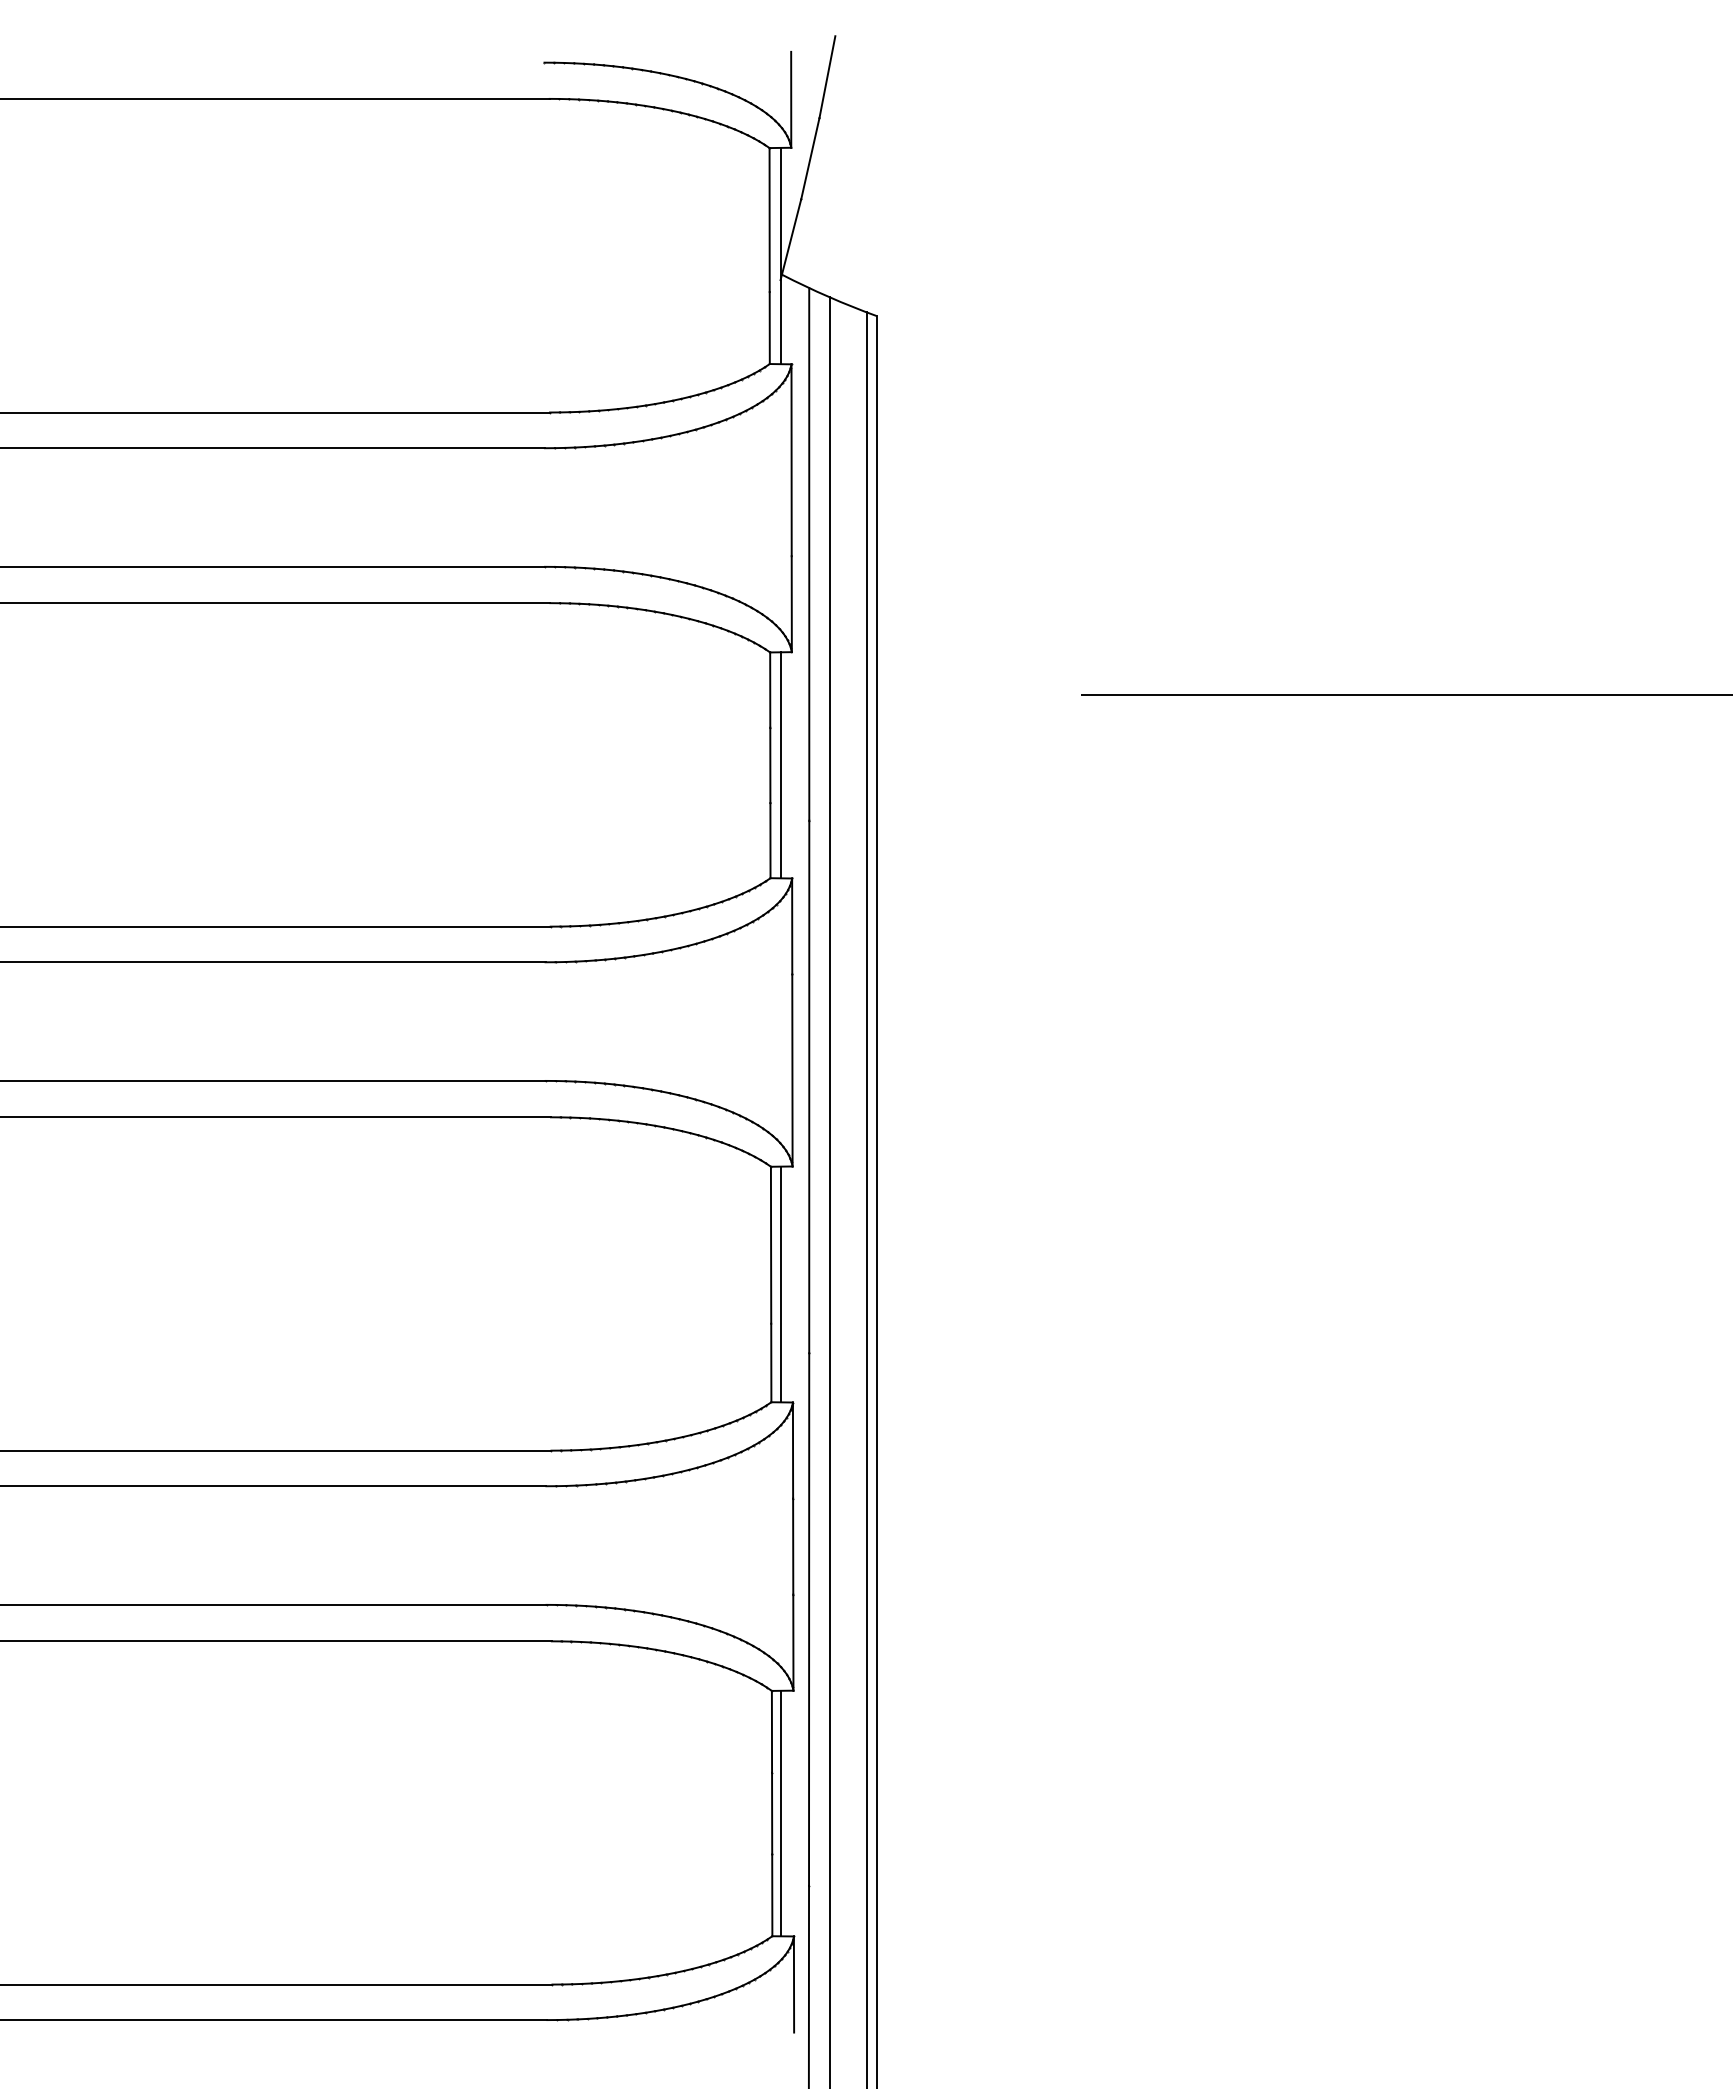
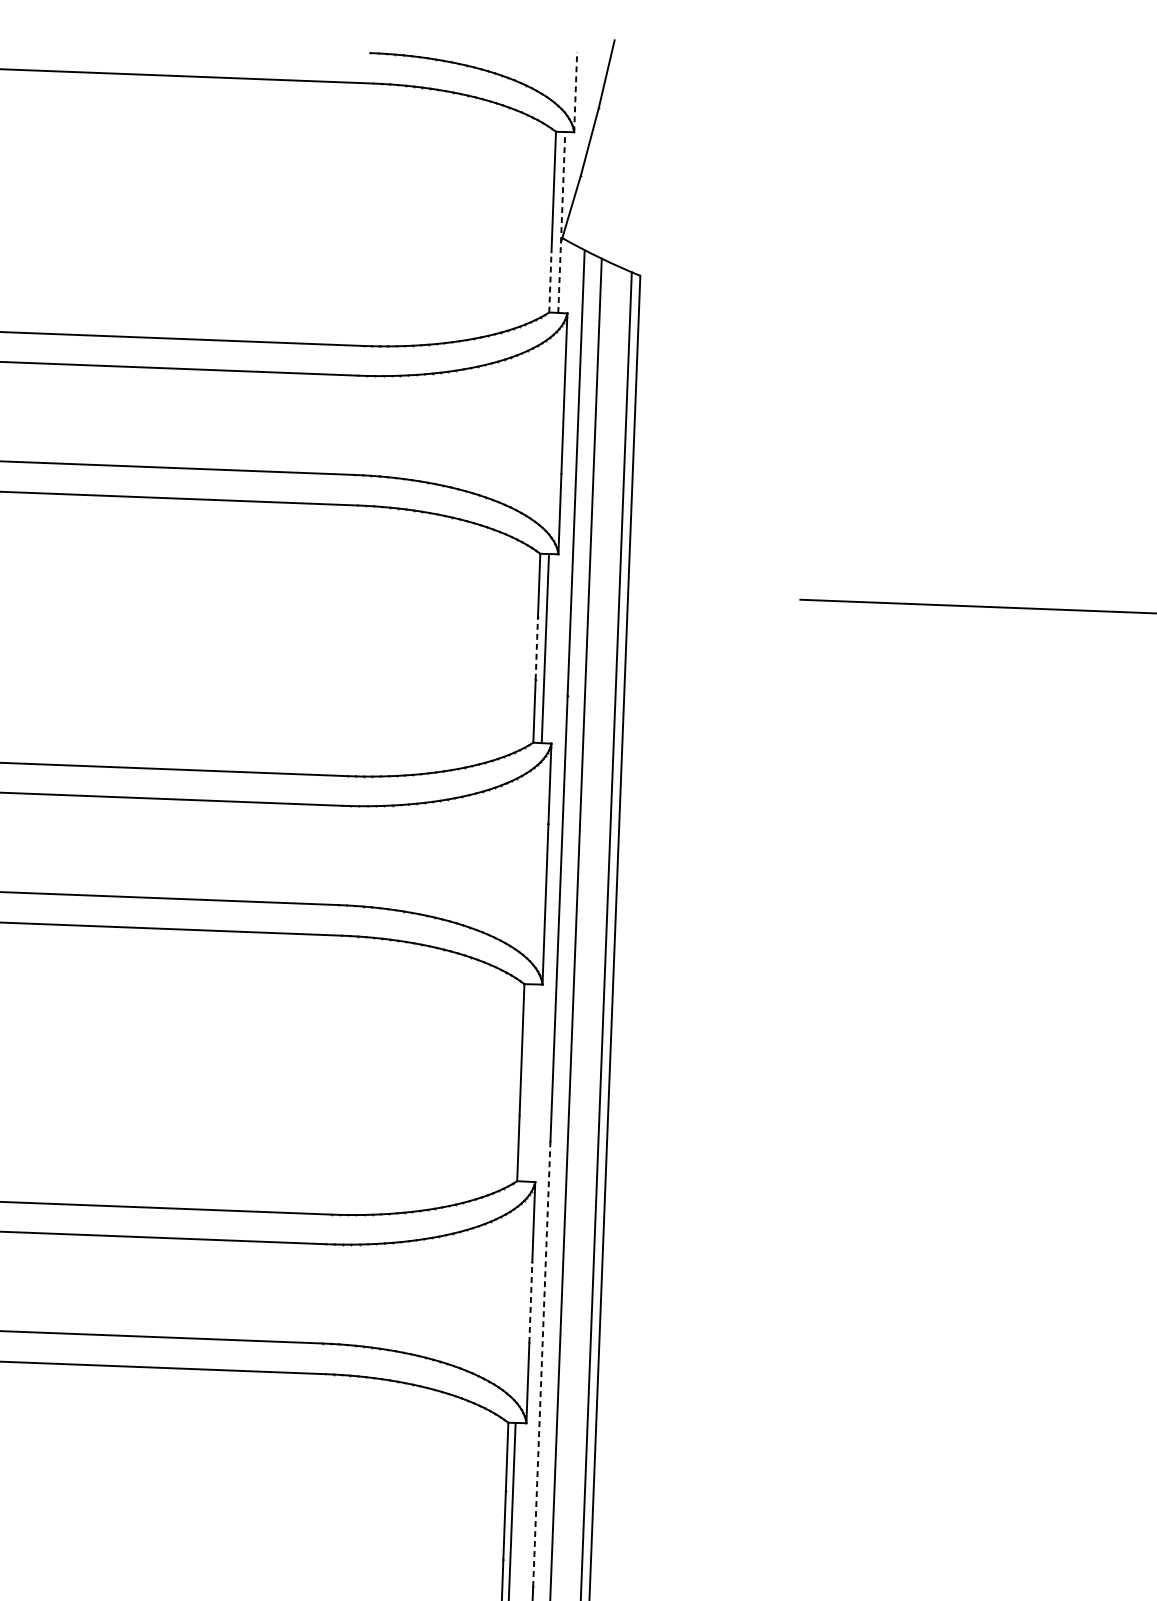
line: (791, 99) -> (575, 91), solid -> dashed
line: (780, 255) -> (561, 222), solid -> dashed
line: (769, 328) -> (550, 282), solid -> dashed
line: (770, 765) -> (536, 648), solid -> dashed
line: (780, 1284) -> (528, 1082), removed
line: (793, 1546) -> (531, 1302), solid -> dashed
line: (809, 1620) -> (542, 1365), solid -> dashed

